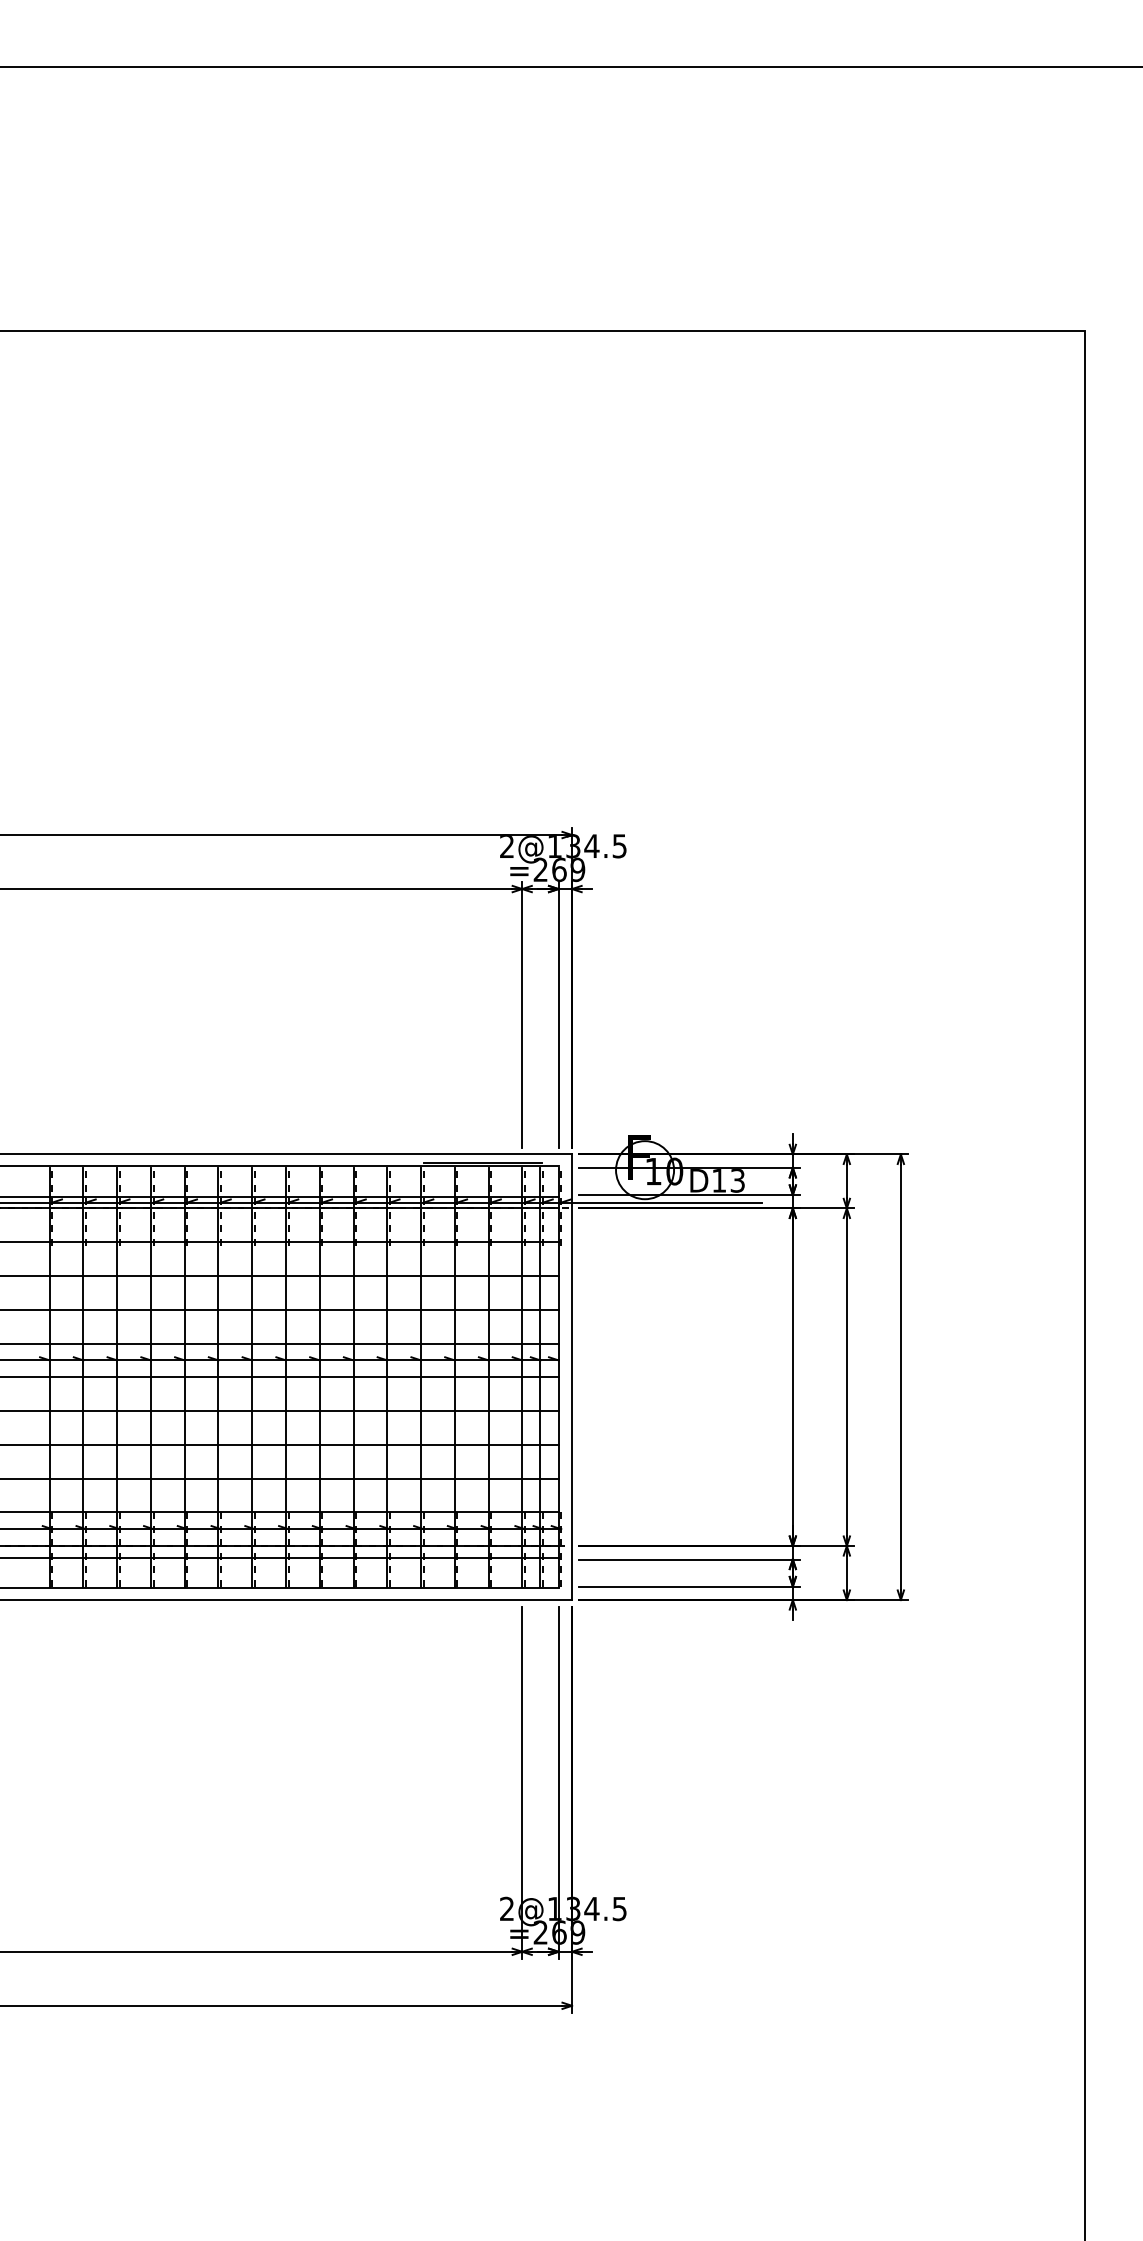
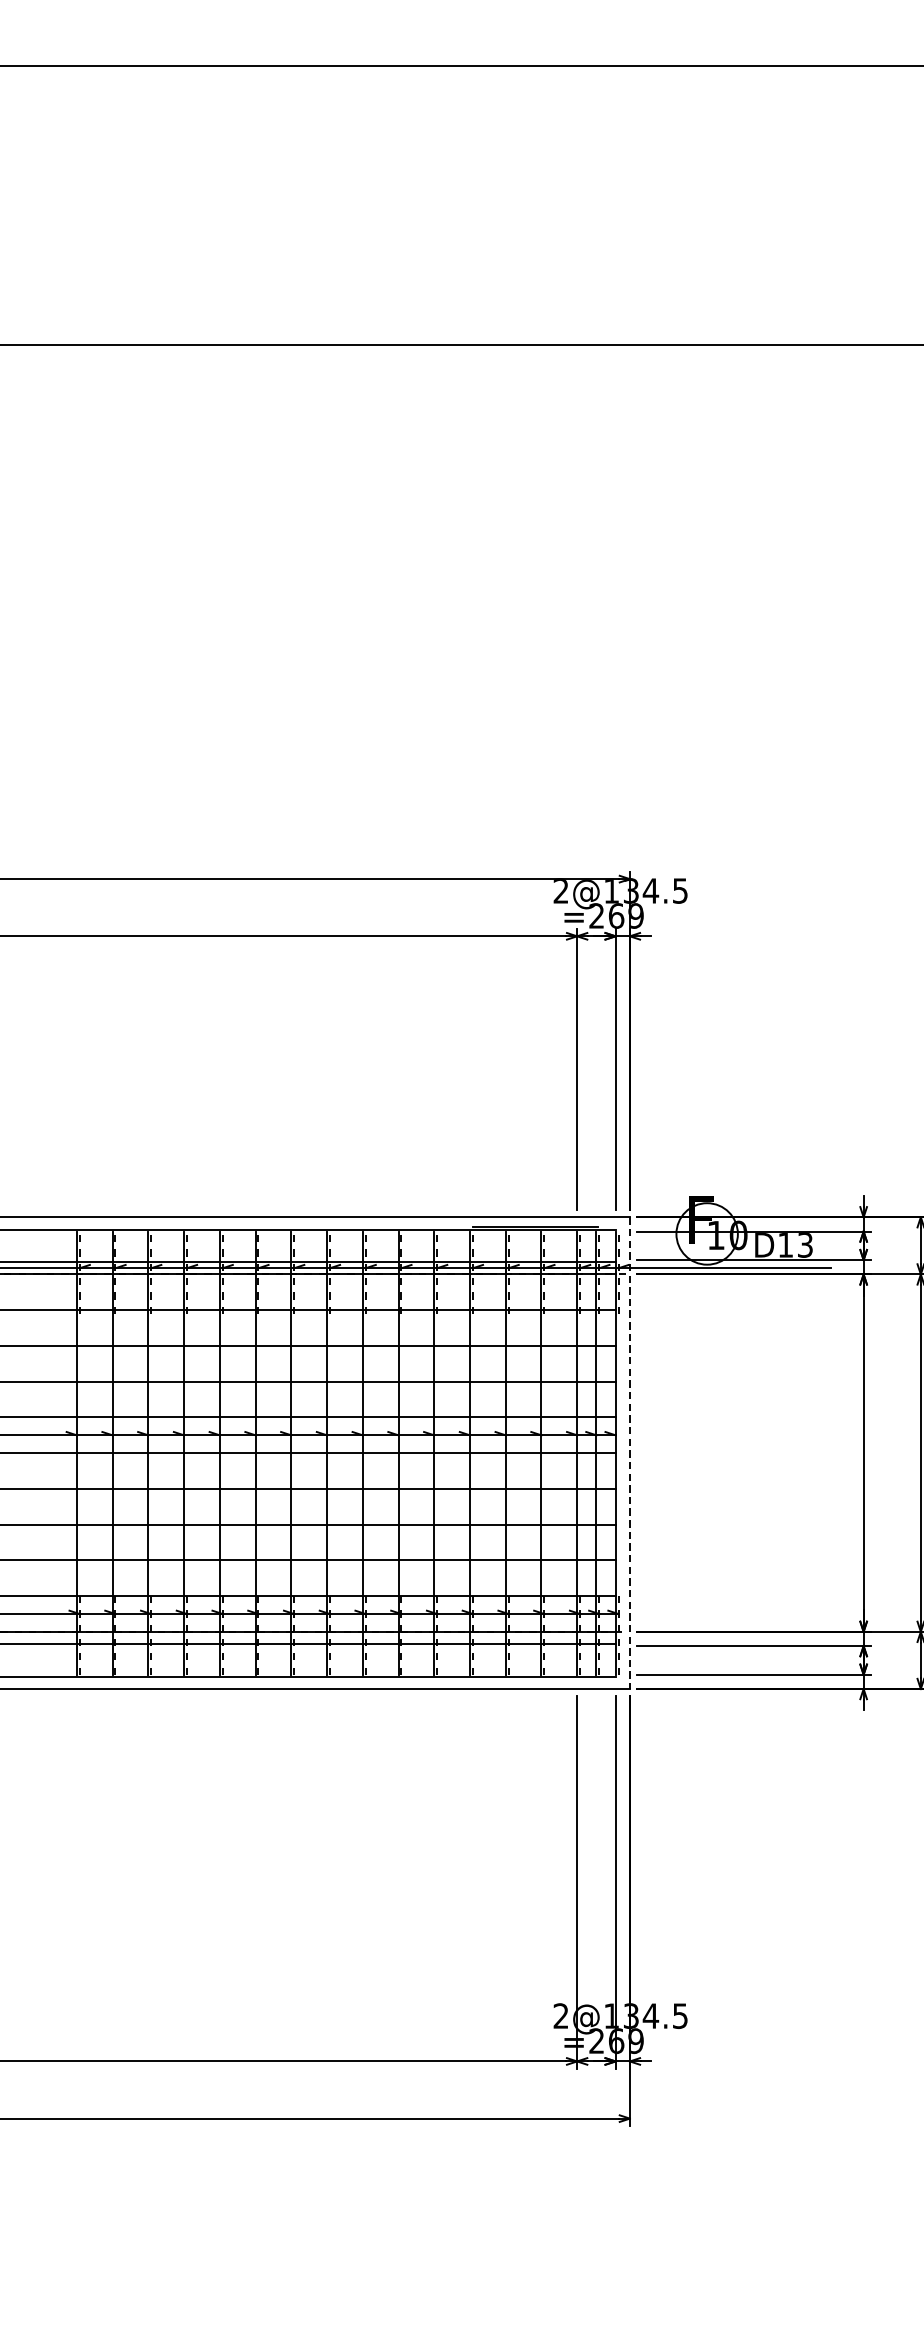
line: (572, 1377) -> (630, 1453), solid -> dashed

